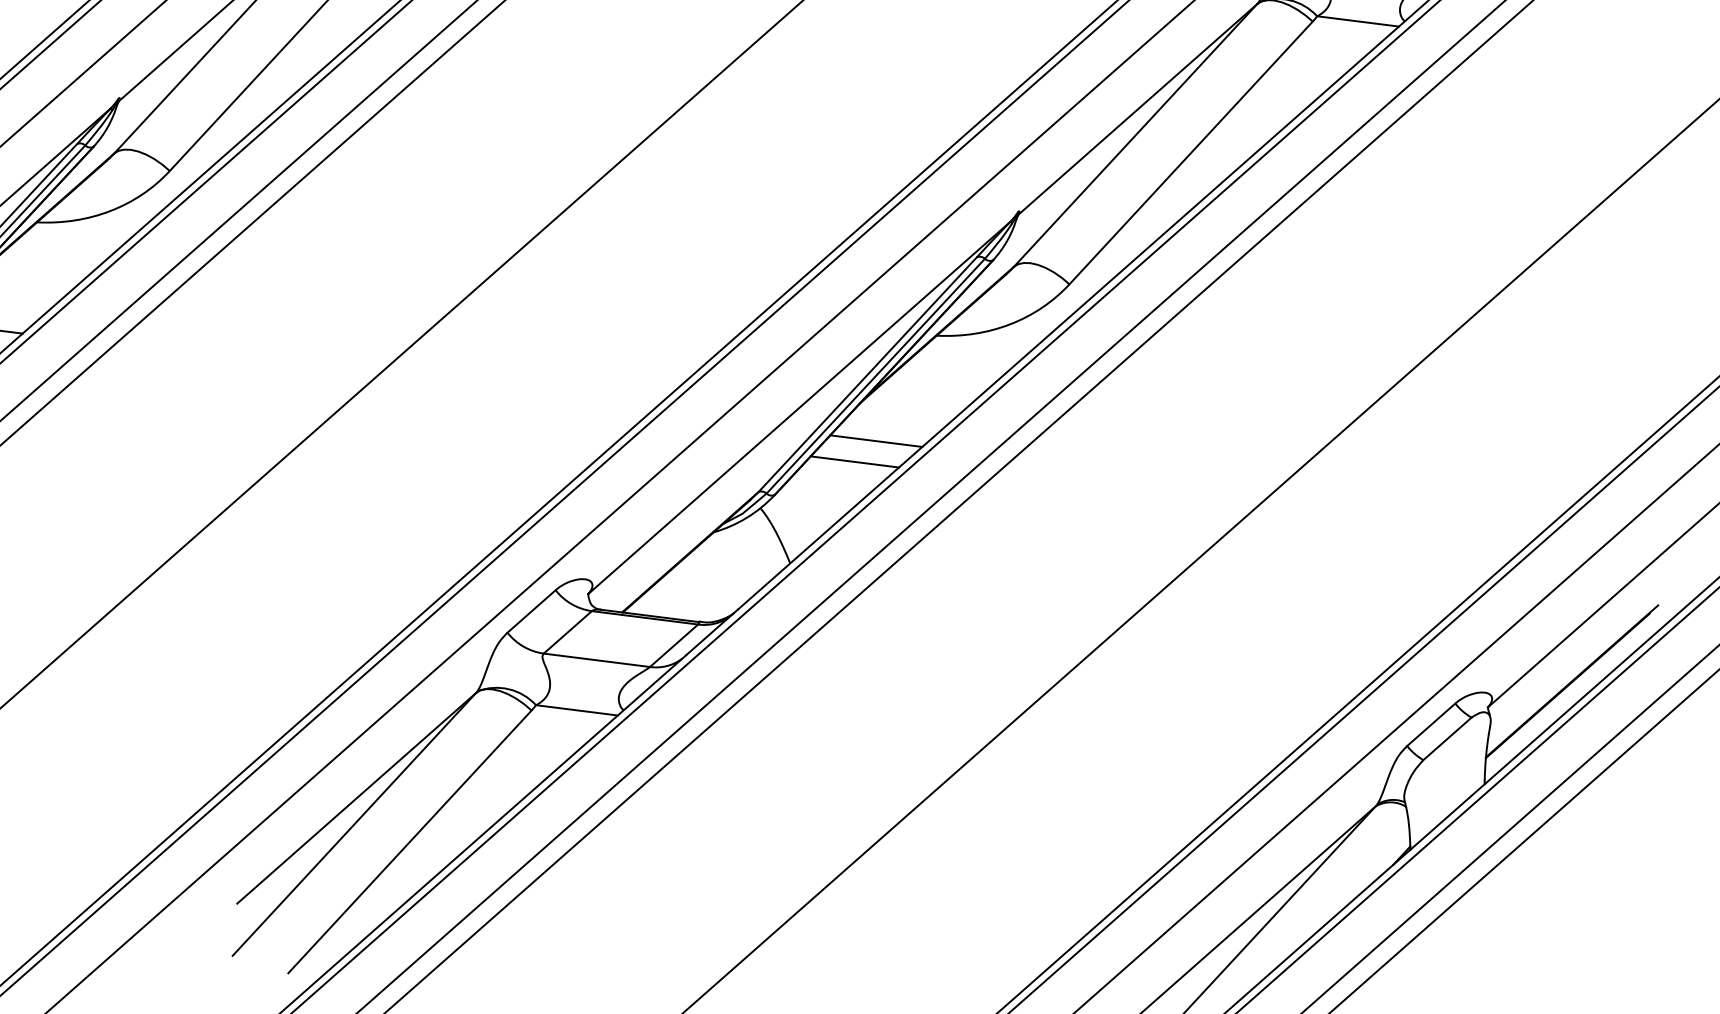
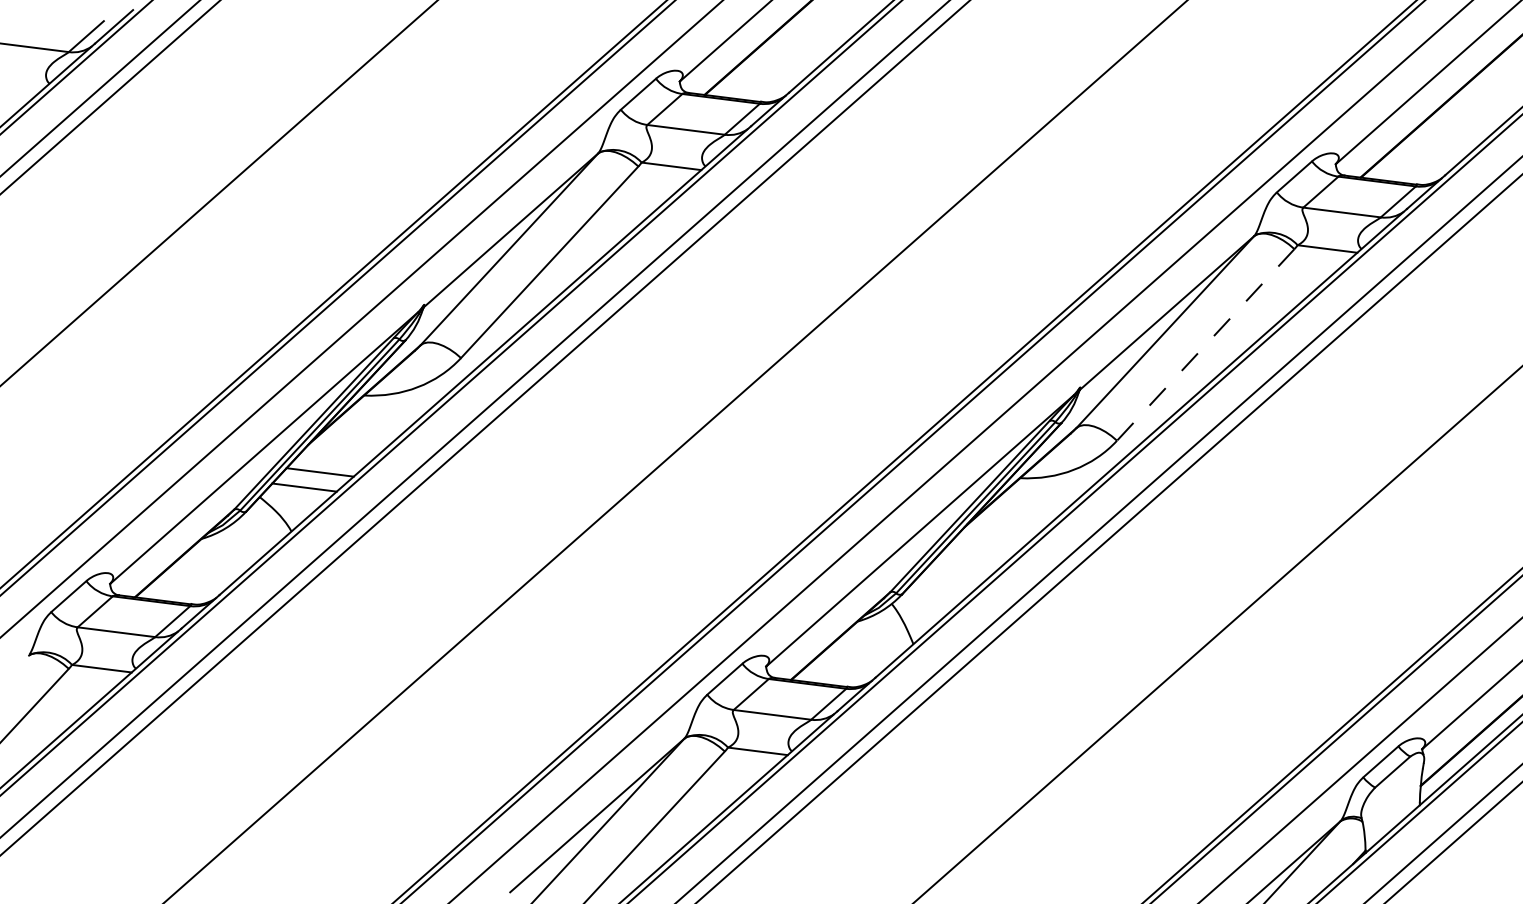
line: (1190, 152) -> (1205, 344), solid -> dashed
line: (875, 440) -> (975, 554), removed
line: (854, 462) -> (960, 570), removed

